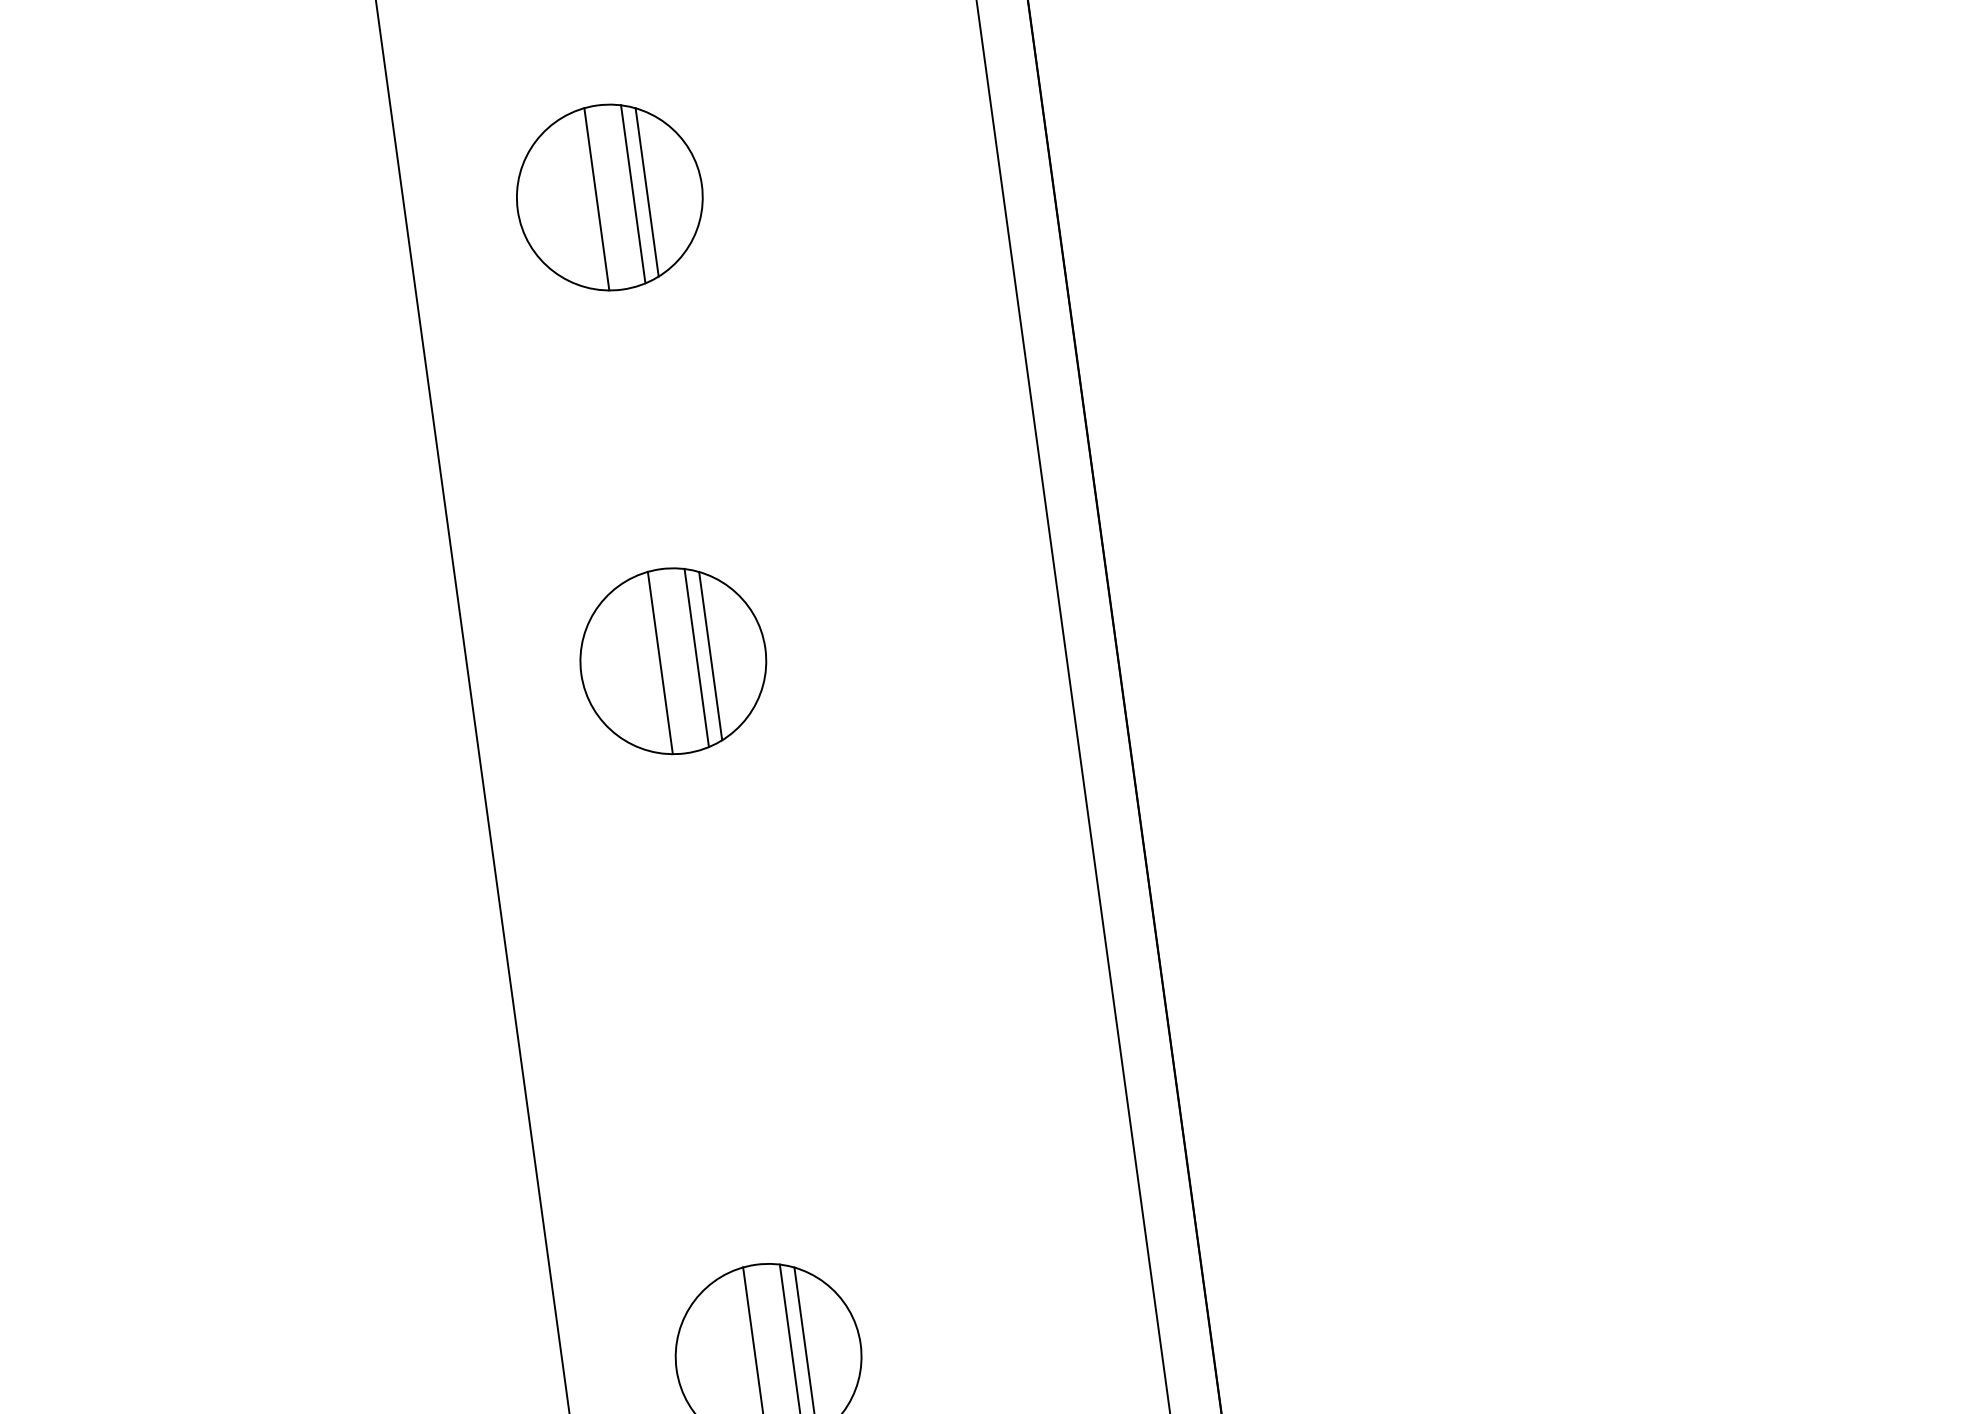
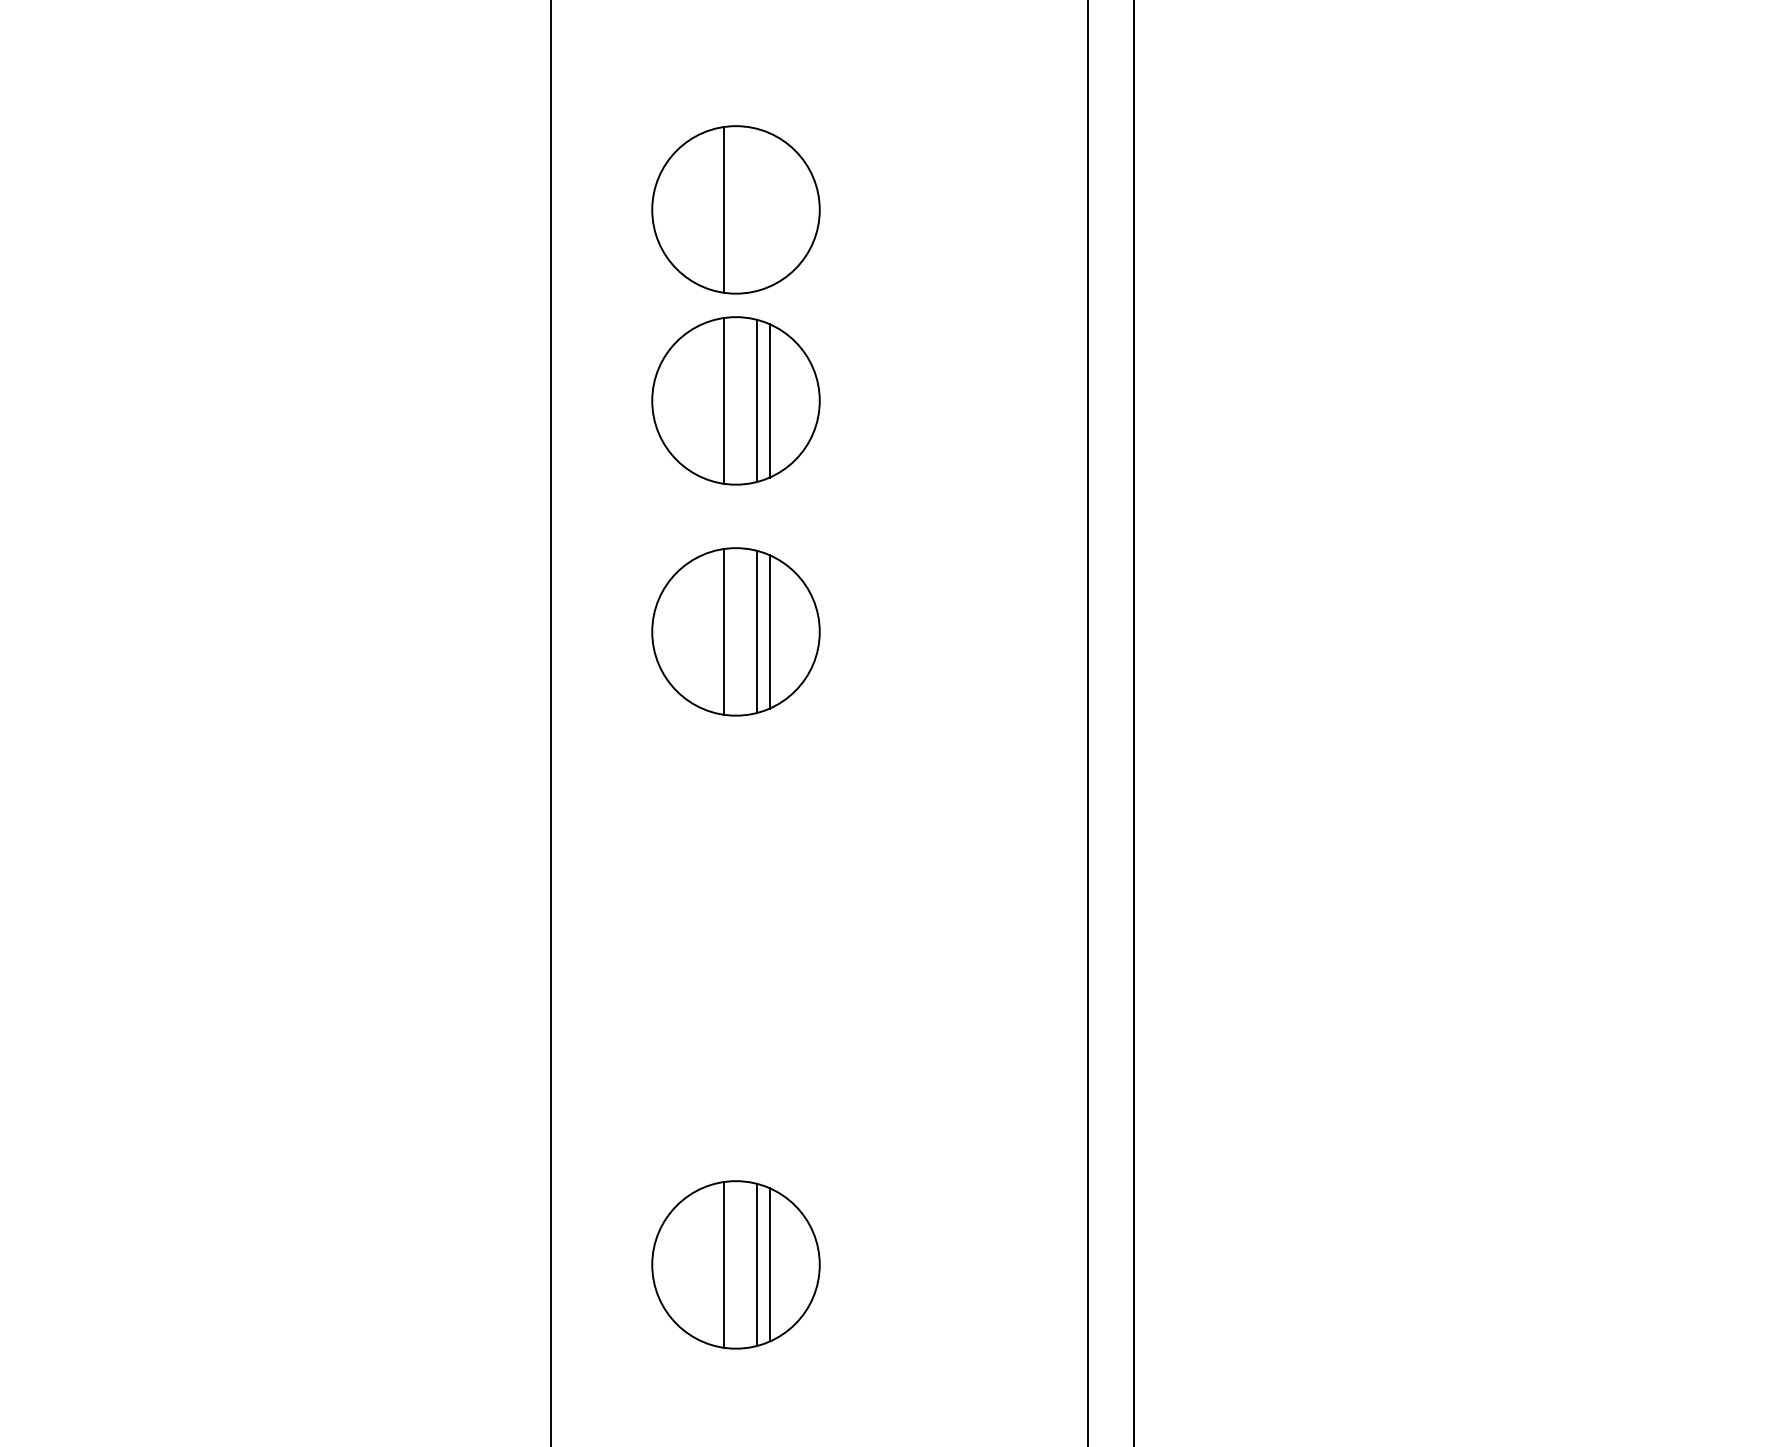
line: (646, 192) -> (769, 209), removed
line: (633, 193) -> (757, 209), removed
part: (637, 407) -> (735, 400), added

